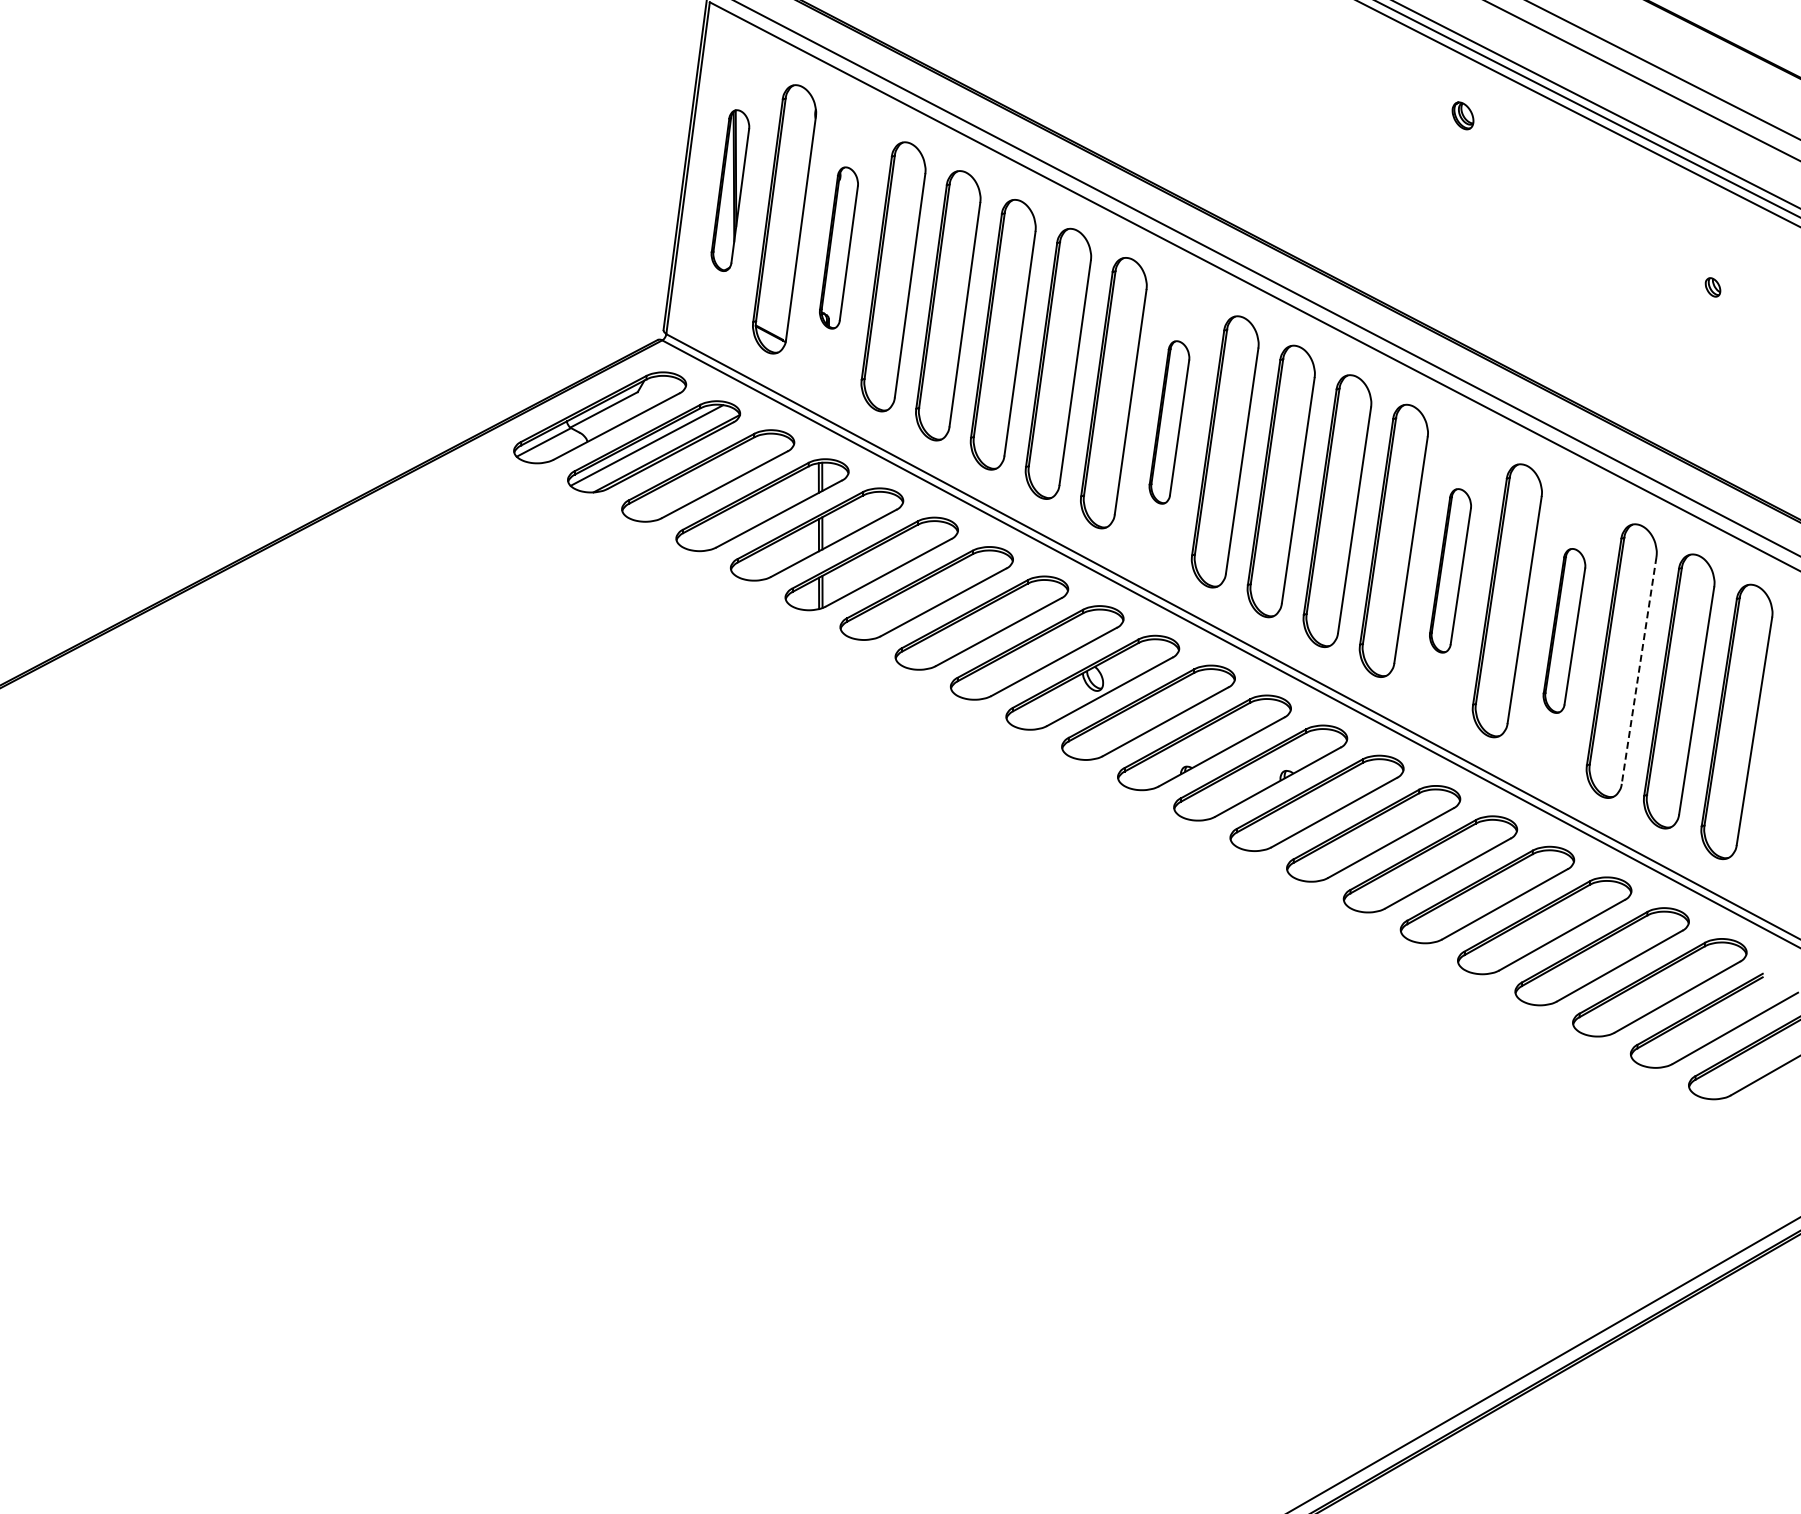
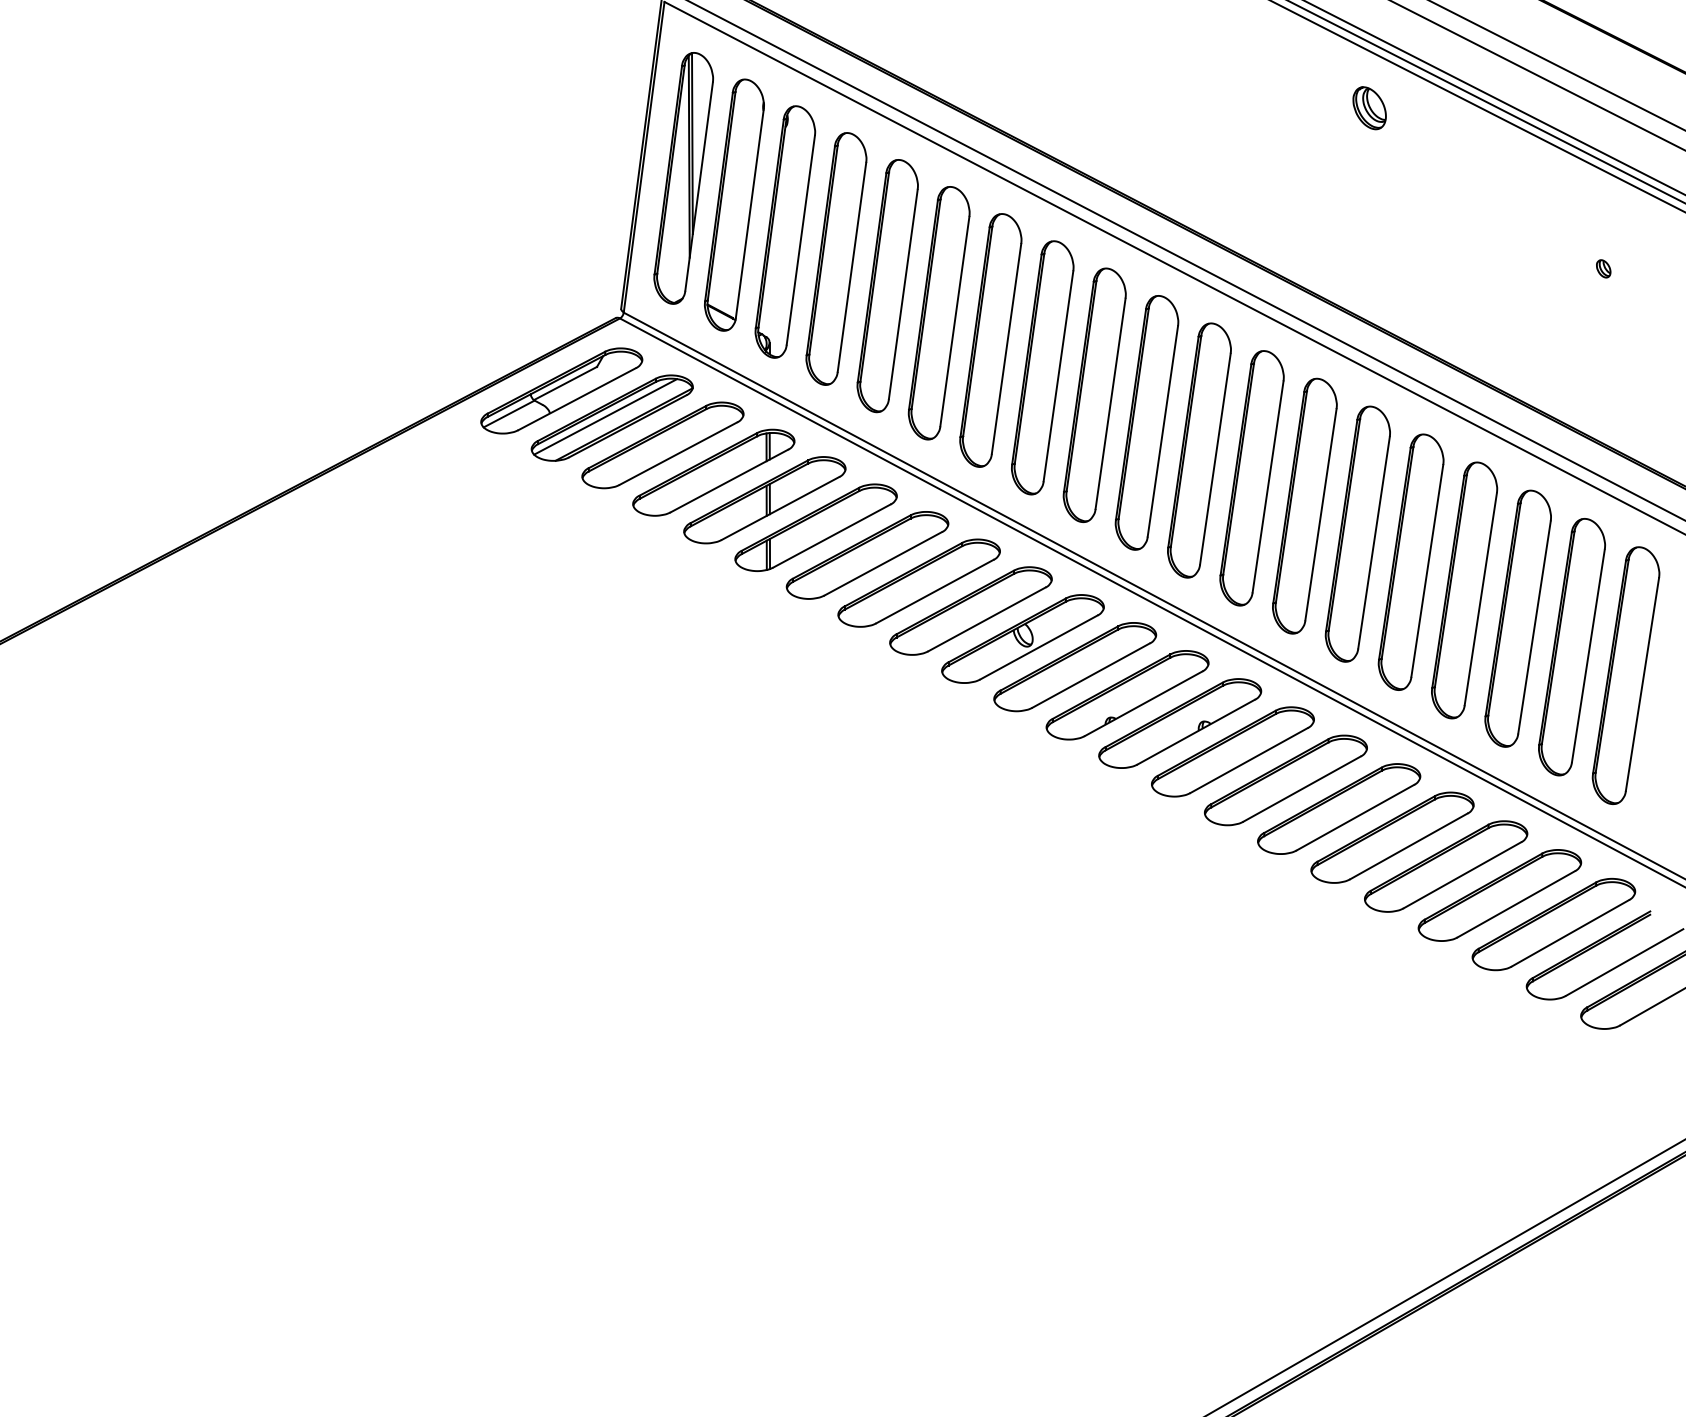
part: (1462, 115) -> (1369, 107), size x1.67
part: (730, 190) -> (683, 178), size x1.67
part: (838, 247) -> (784, 231), size x1.67
part: (1169, 422) -> (1094, 395), size x1.67
part: (1450, 570) -> (1357, 533), size x1.67
part: (1564, 630) -> (1464, 590), size x1.67
line: (1639, 670) -> (1534, 627), dashed -> solid

